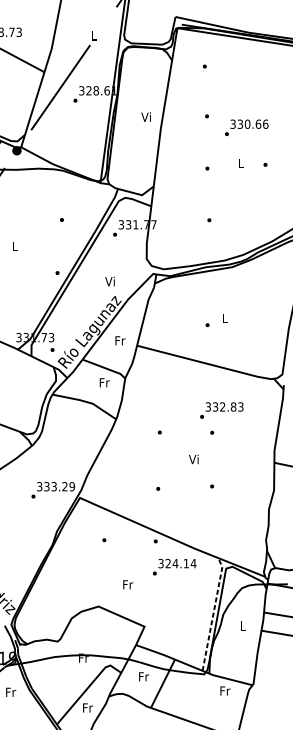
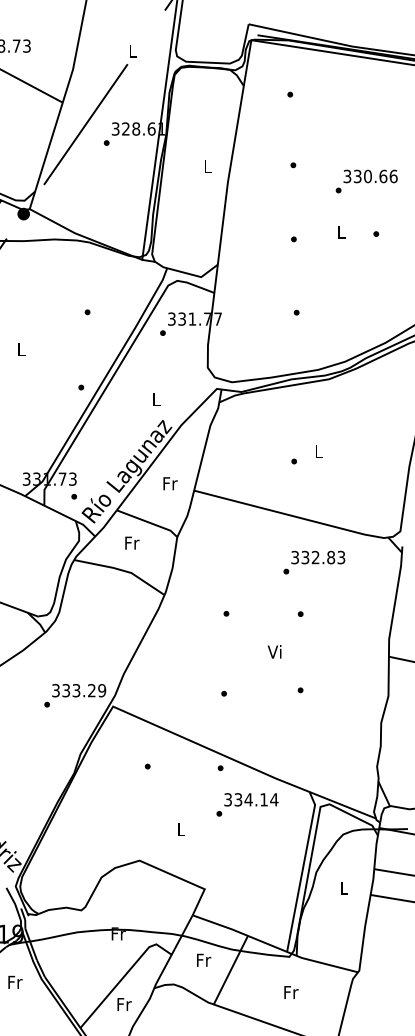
text: (145, 117) -> (206, 166), Vi -> L
text: (246, 127) -> (366, 181), moved
text: (109, 281) -> (155, 399), Vi -> L
text: (104, 382) -> (132, 542), moved
text: (221, 410) -> (314, 562), moved
text: (168, 563) -> (238, 799), 324.14 -> 334.14
text: (128, 584) -> (181, 829), Fr -> L
line: (213, 613) -> (302, 870), dashed -> solid
text: (225, 691) -> (291, 992), moved

